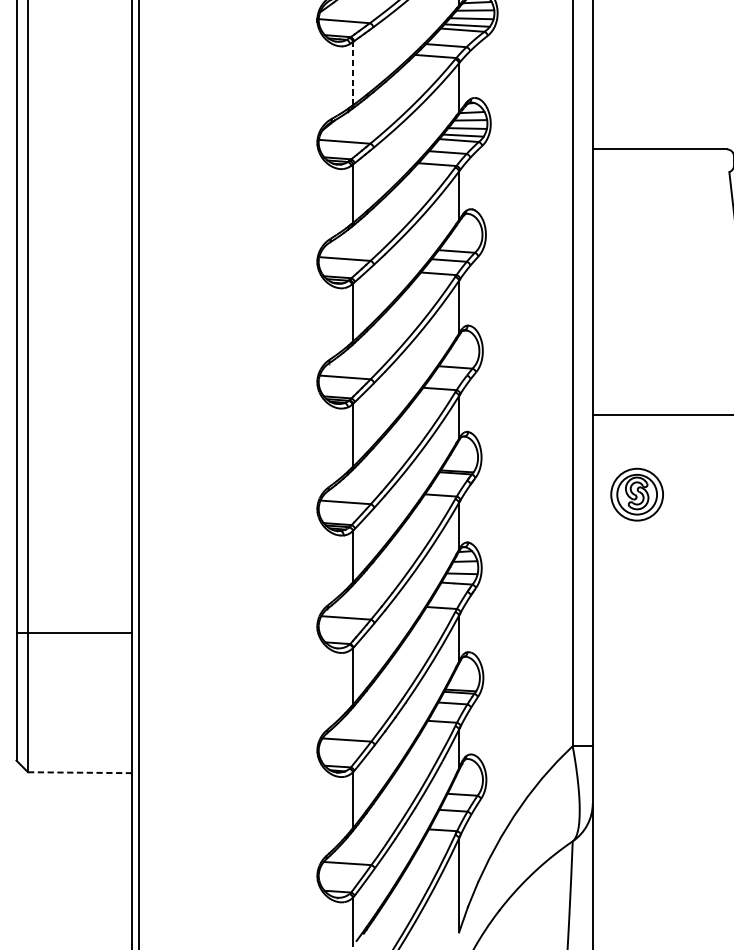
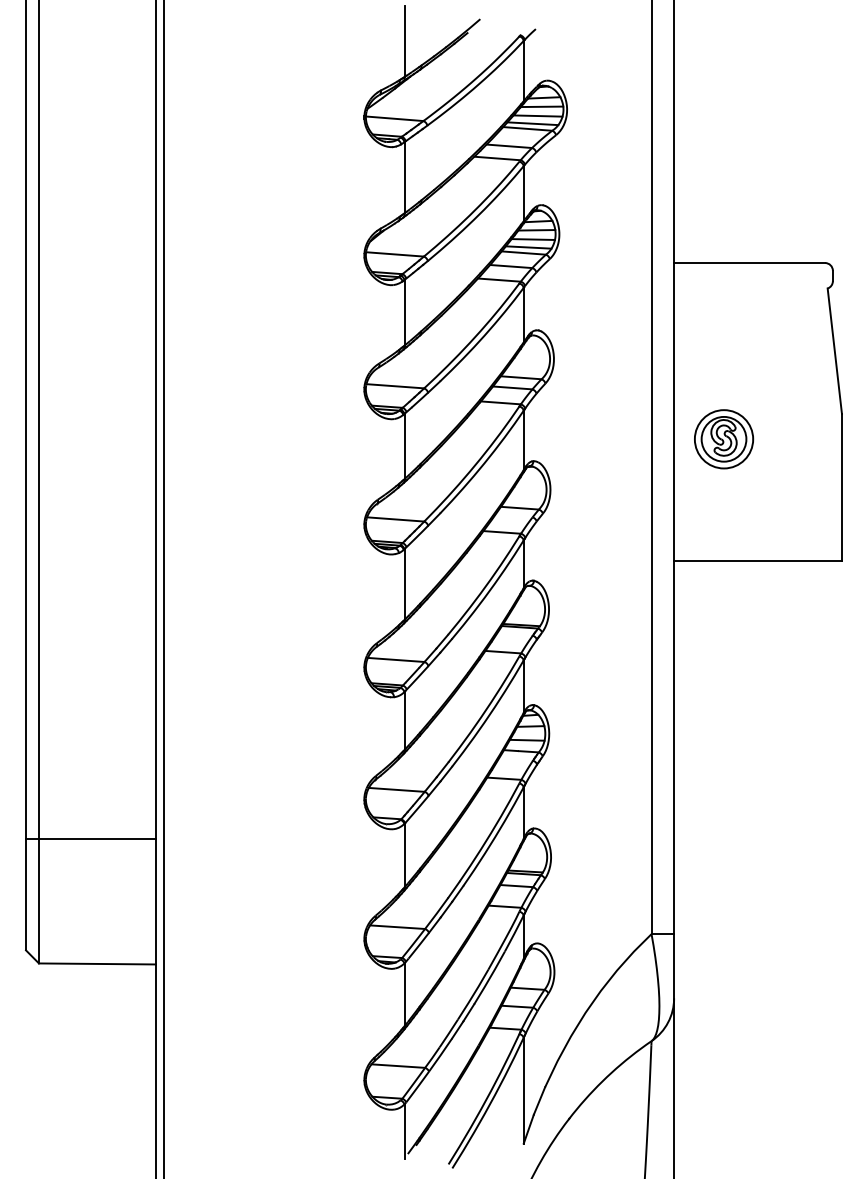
line: (353, 73) -> (404, 177), dashed -> solid
part: (637, 494) -> (724, 439), moved
line: (73, 632) -> (90, 838), moved
line: (80, 772) -> (97, 963), dashed -> solid

